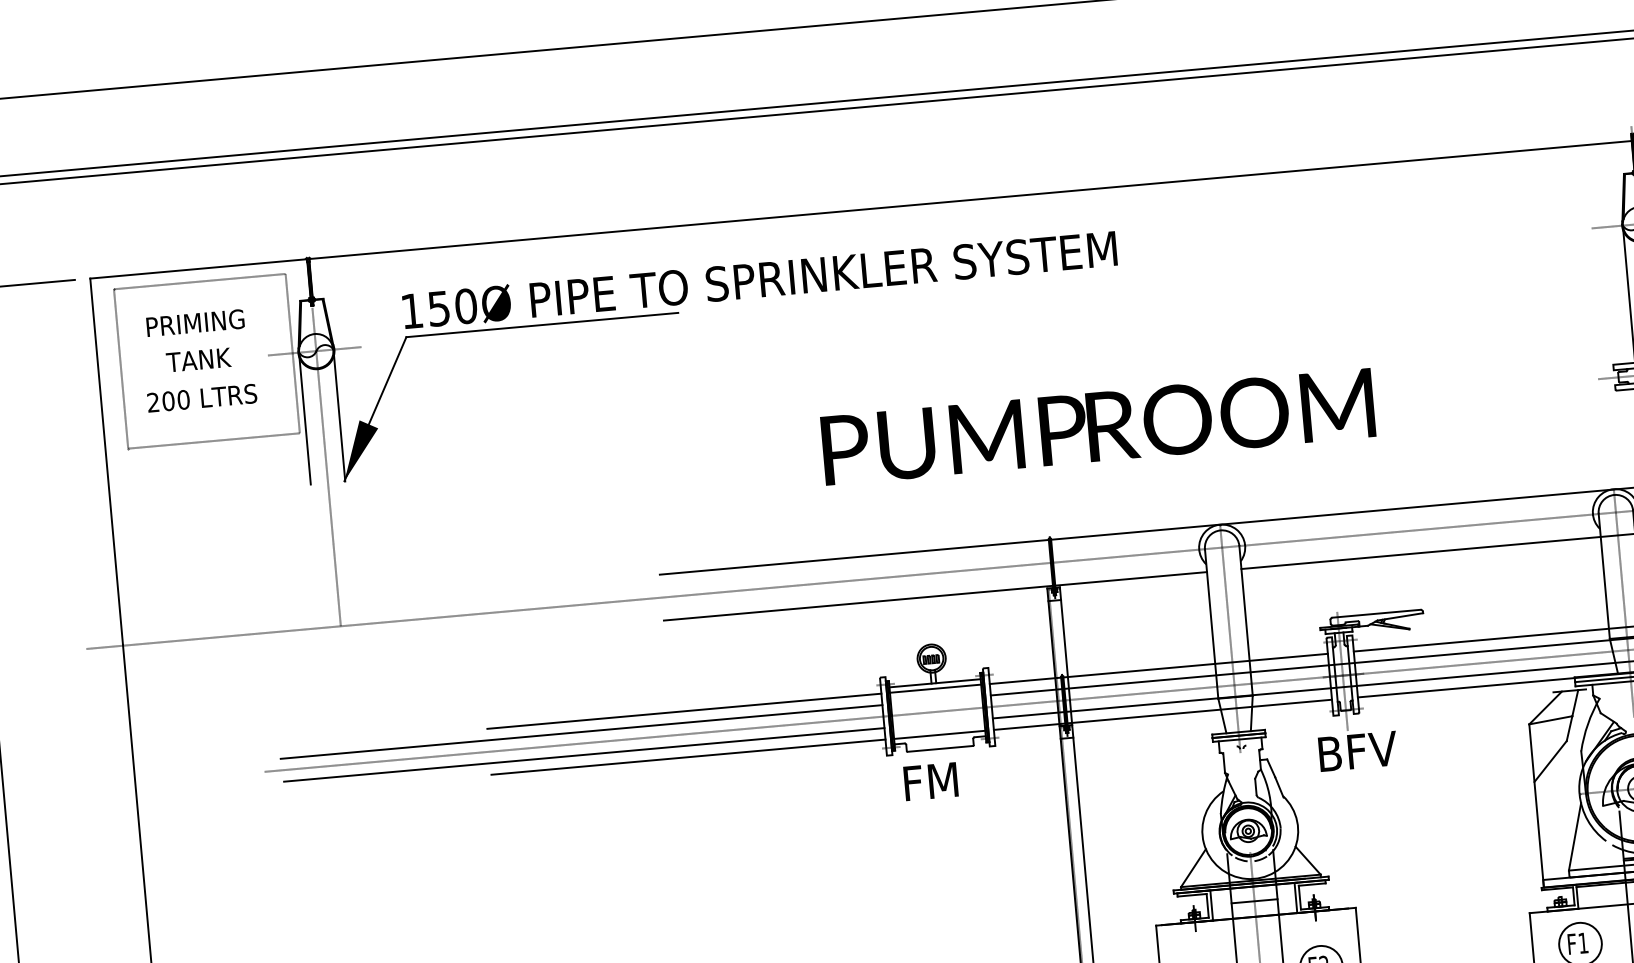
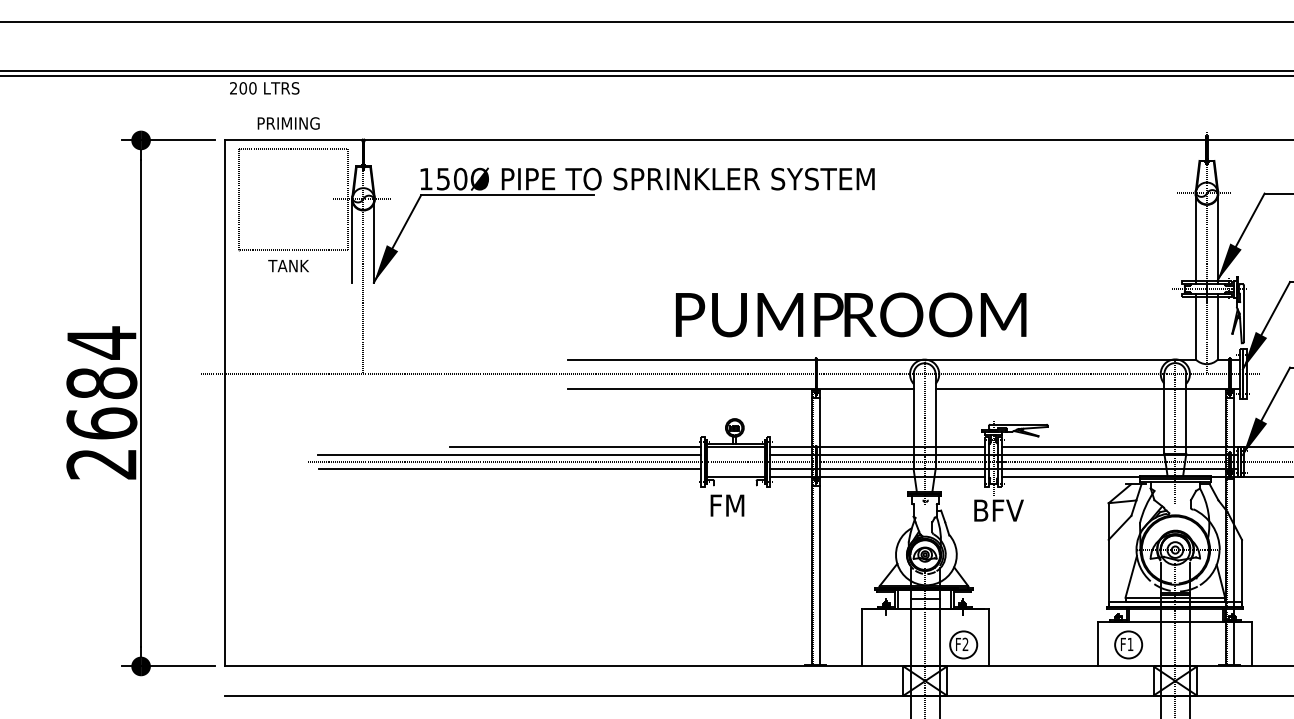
text: (195, 323) -> (288, 123), moved
text: (198, 360) -> (288, 266), moved
text: (201, 398) -> (264, 88), moved
text: (1098, 426) -> (851, 314), moved
line: (940, 748) -> (735, 485), removed
line: (688, 757) -> (575, 476), removed

